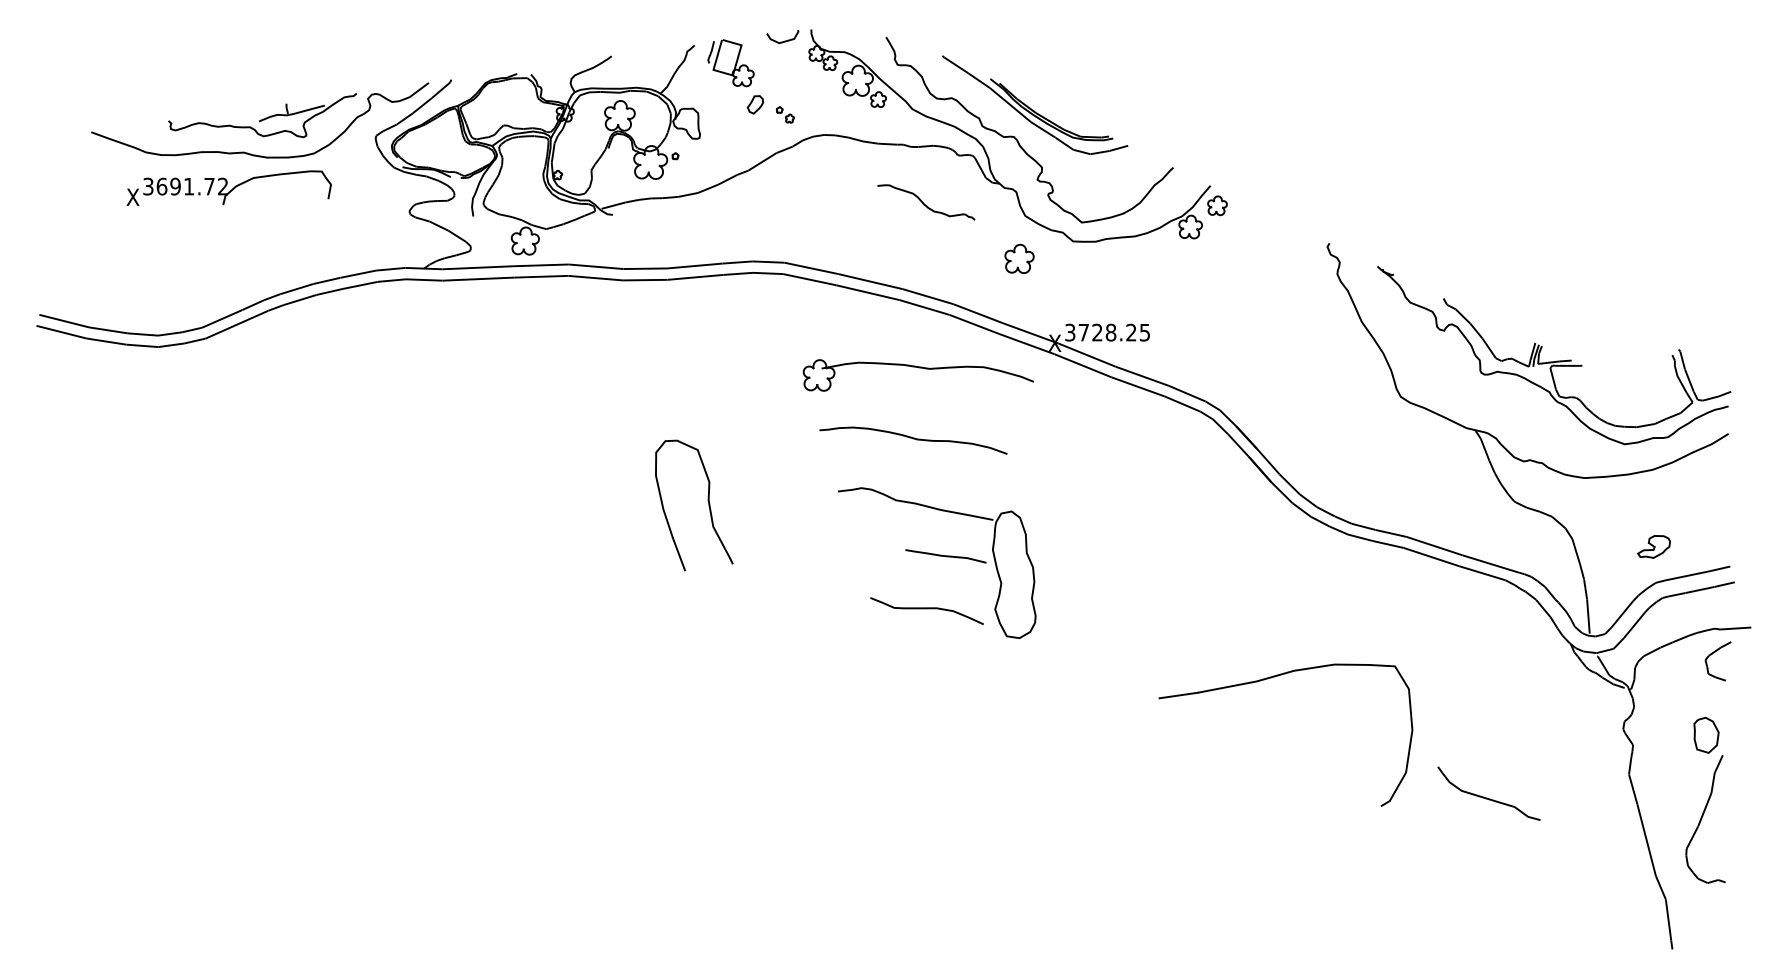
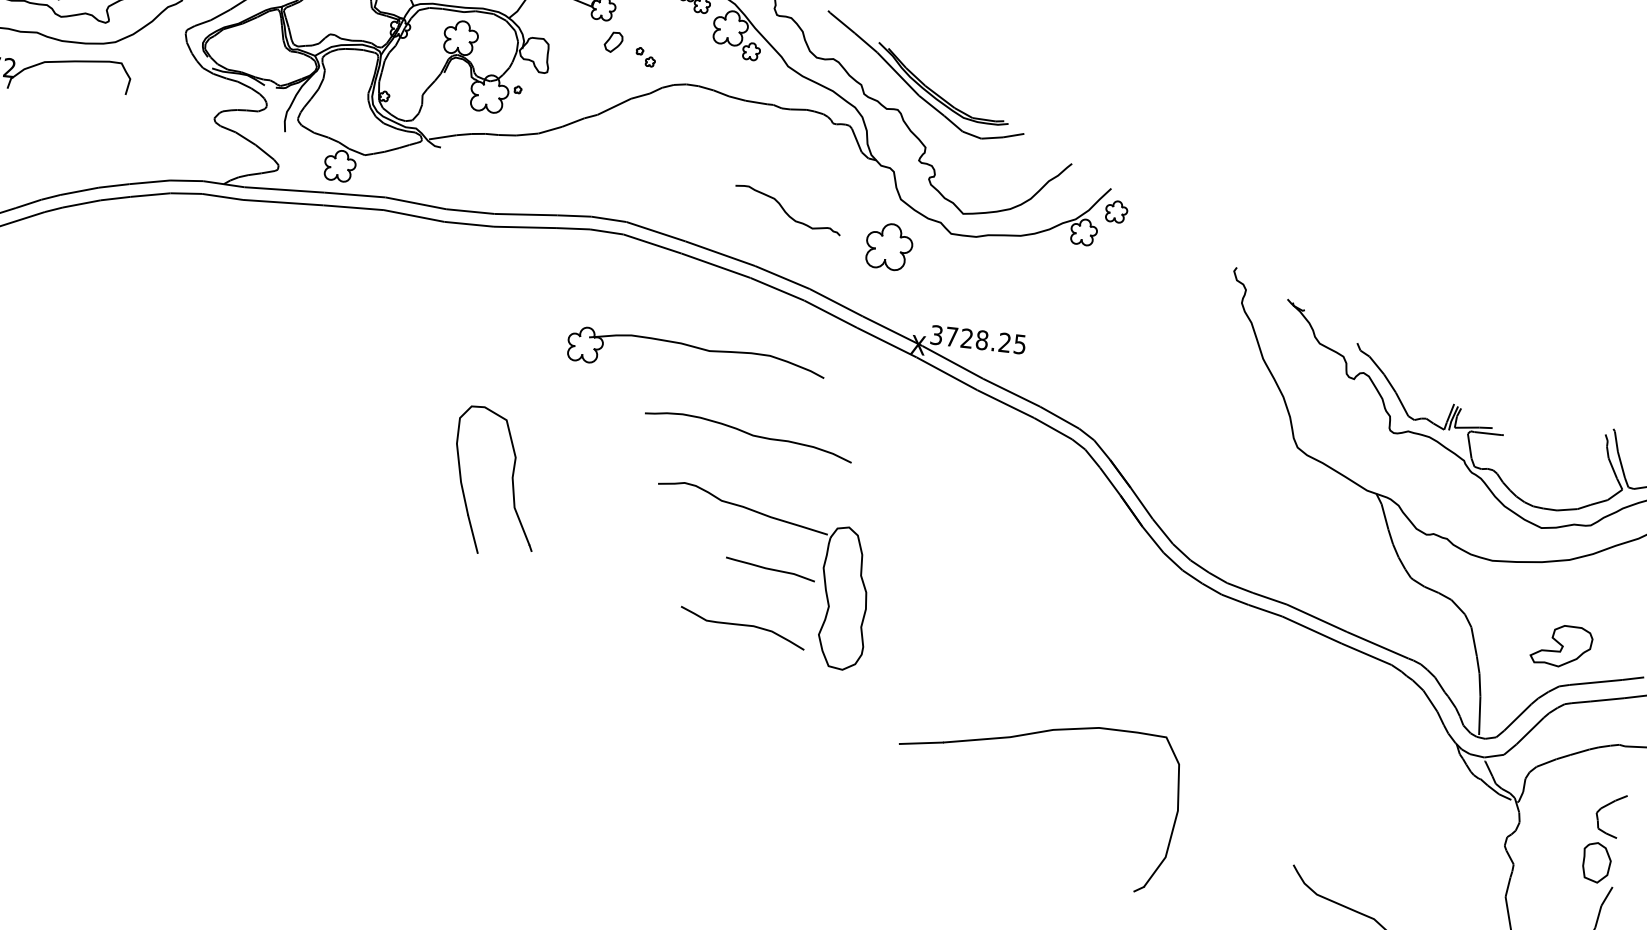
curve: (924, 203) -> (785, 211), moved
part: (1019, 258) -> (889, 246), size x1.43
part: (918, 368) -> (697, 349), moved
part: (1653, 546) -> (1560, 645), size x1.67
curve: (1711, 655) -> (1603, 808), moved
part: (1271, 678) -> (1027, 735), moved

